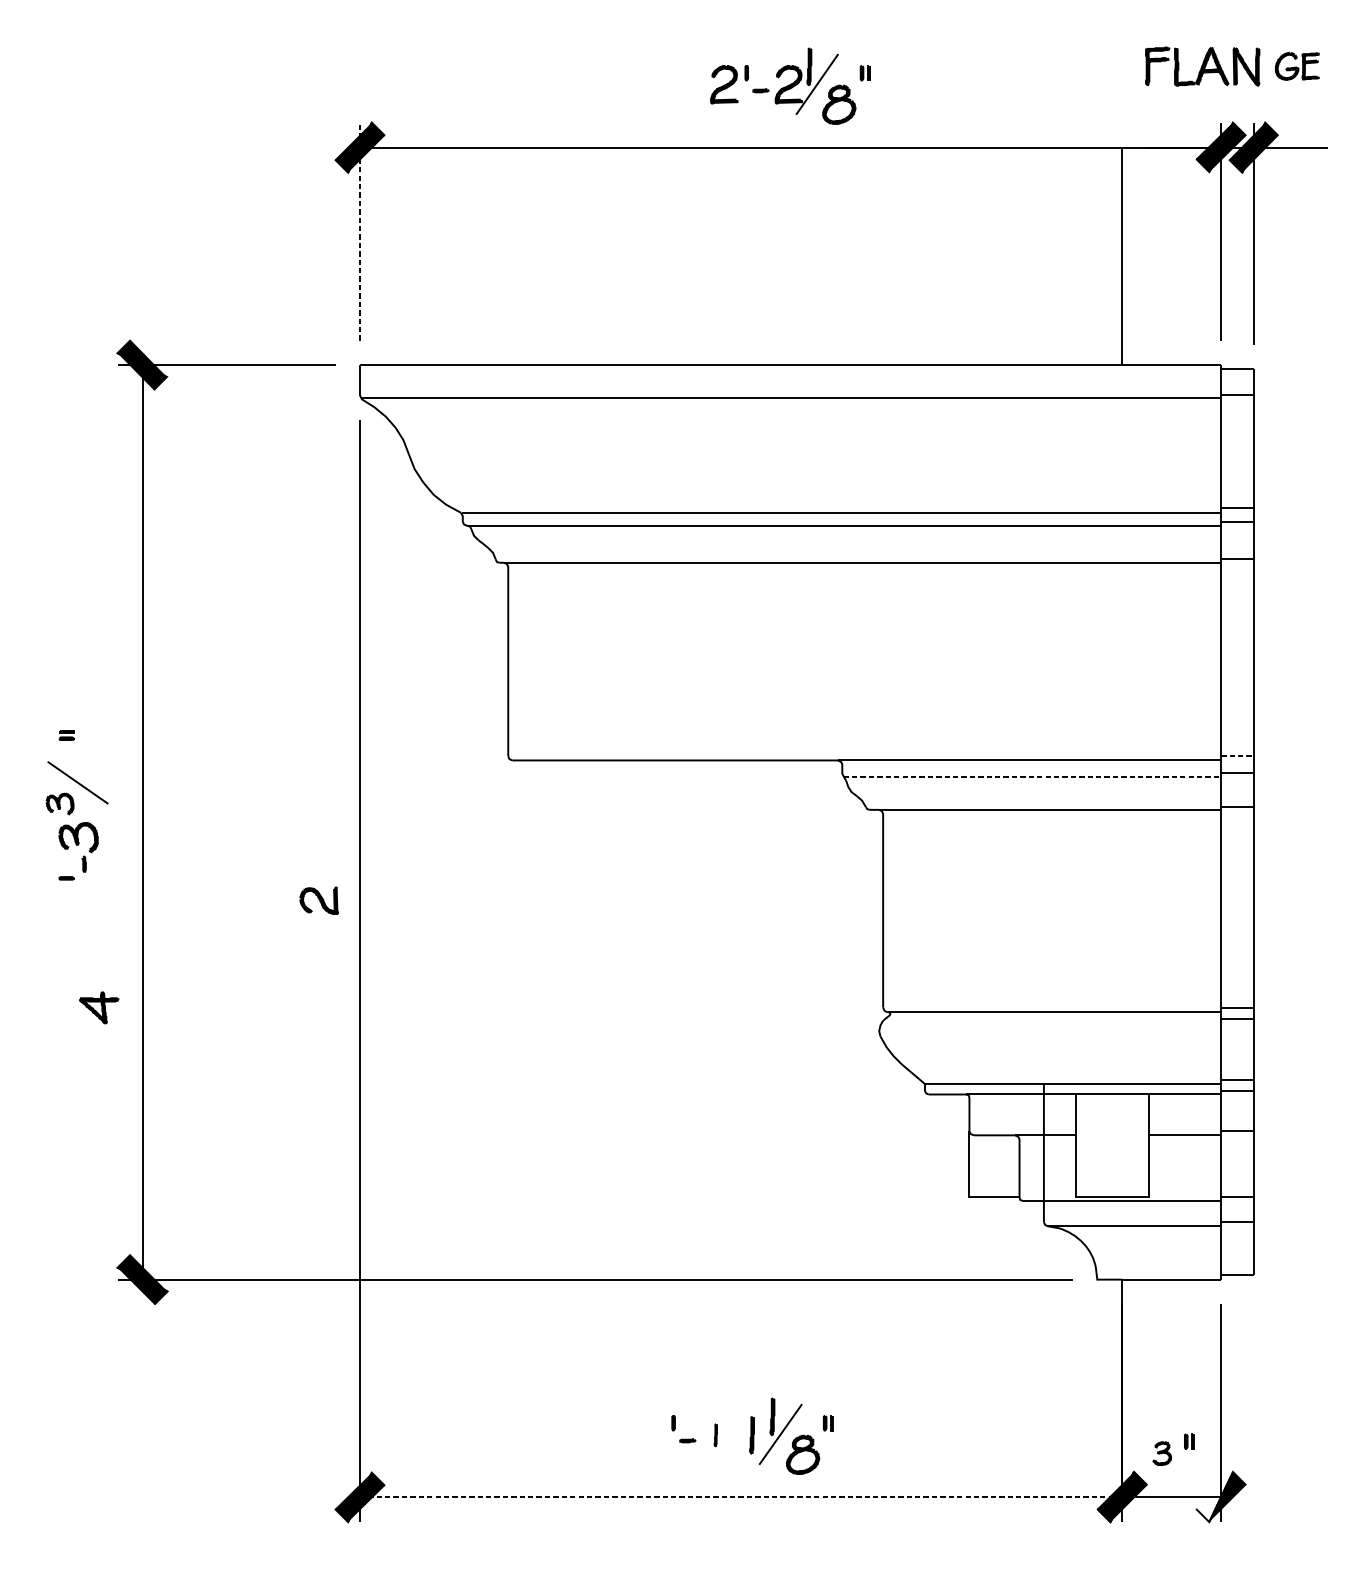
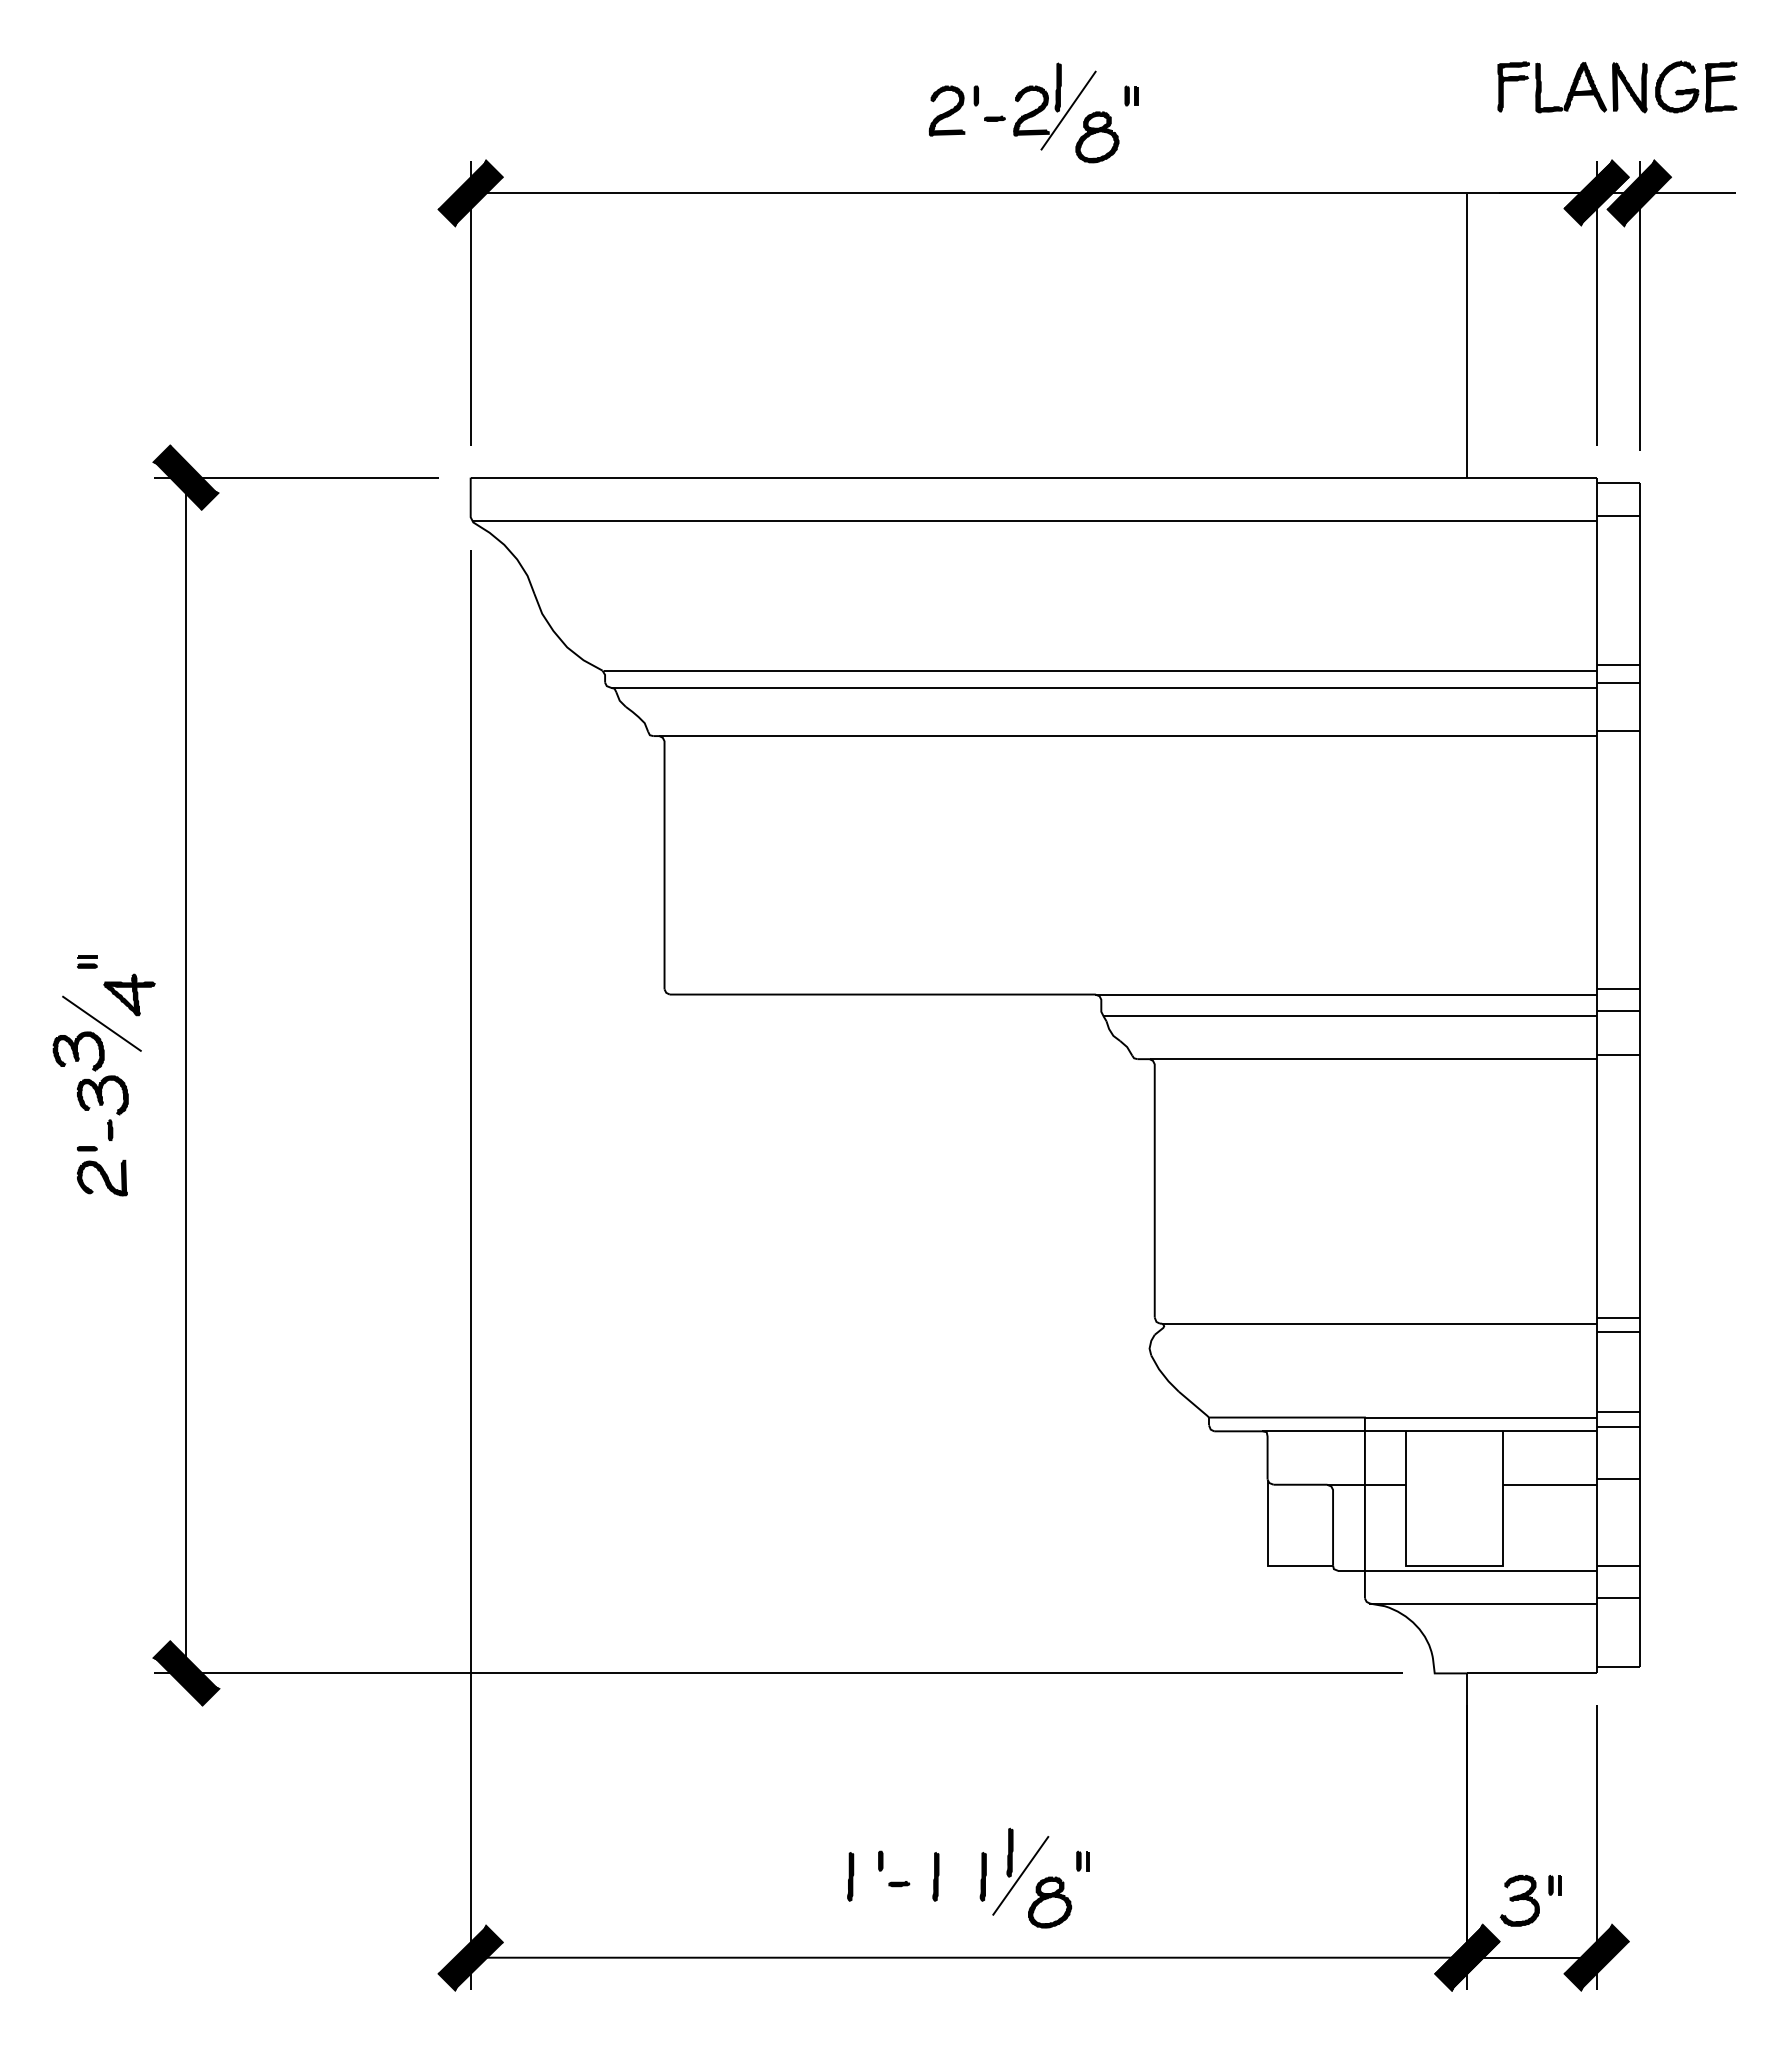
part: (1297, 65) -> (1696, 86), size x1.43
line: (359, 231) -> (470, 303), dashed -> solid
line: (1237, 756) -> (1618, 989), dashed -> solid
line: (1032, 777) -> (1349, 1016), dashed -> solid
part: (60, 804) -> (78, 1051), size x1.43
part: (319, 900) -> (102, 1177), moved
part: (99, 1007) -> (129, 994), moved
part: (650, 1434) -> (850, 1876), added
part: (715, 1434) -> (935, 1876), size x1.67
part: (1162, 1453) -> (1519, 1900), size x1.67
line: (740, 1496) -> (968, 1957), dashed -> solid
fill: (1214, 1496) -> (1587, 1957), added

